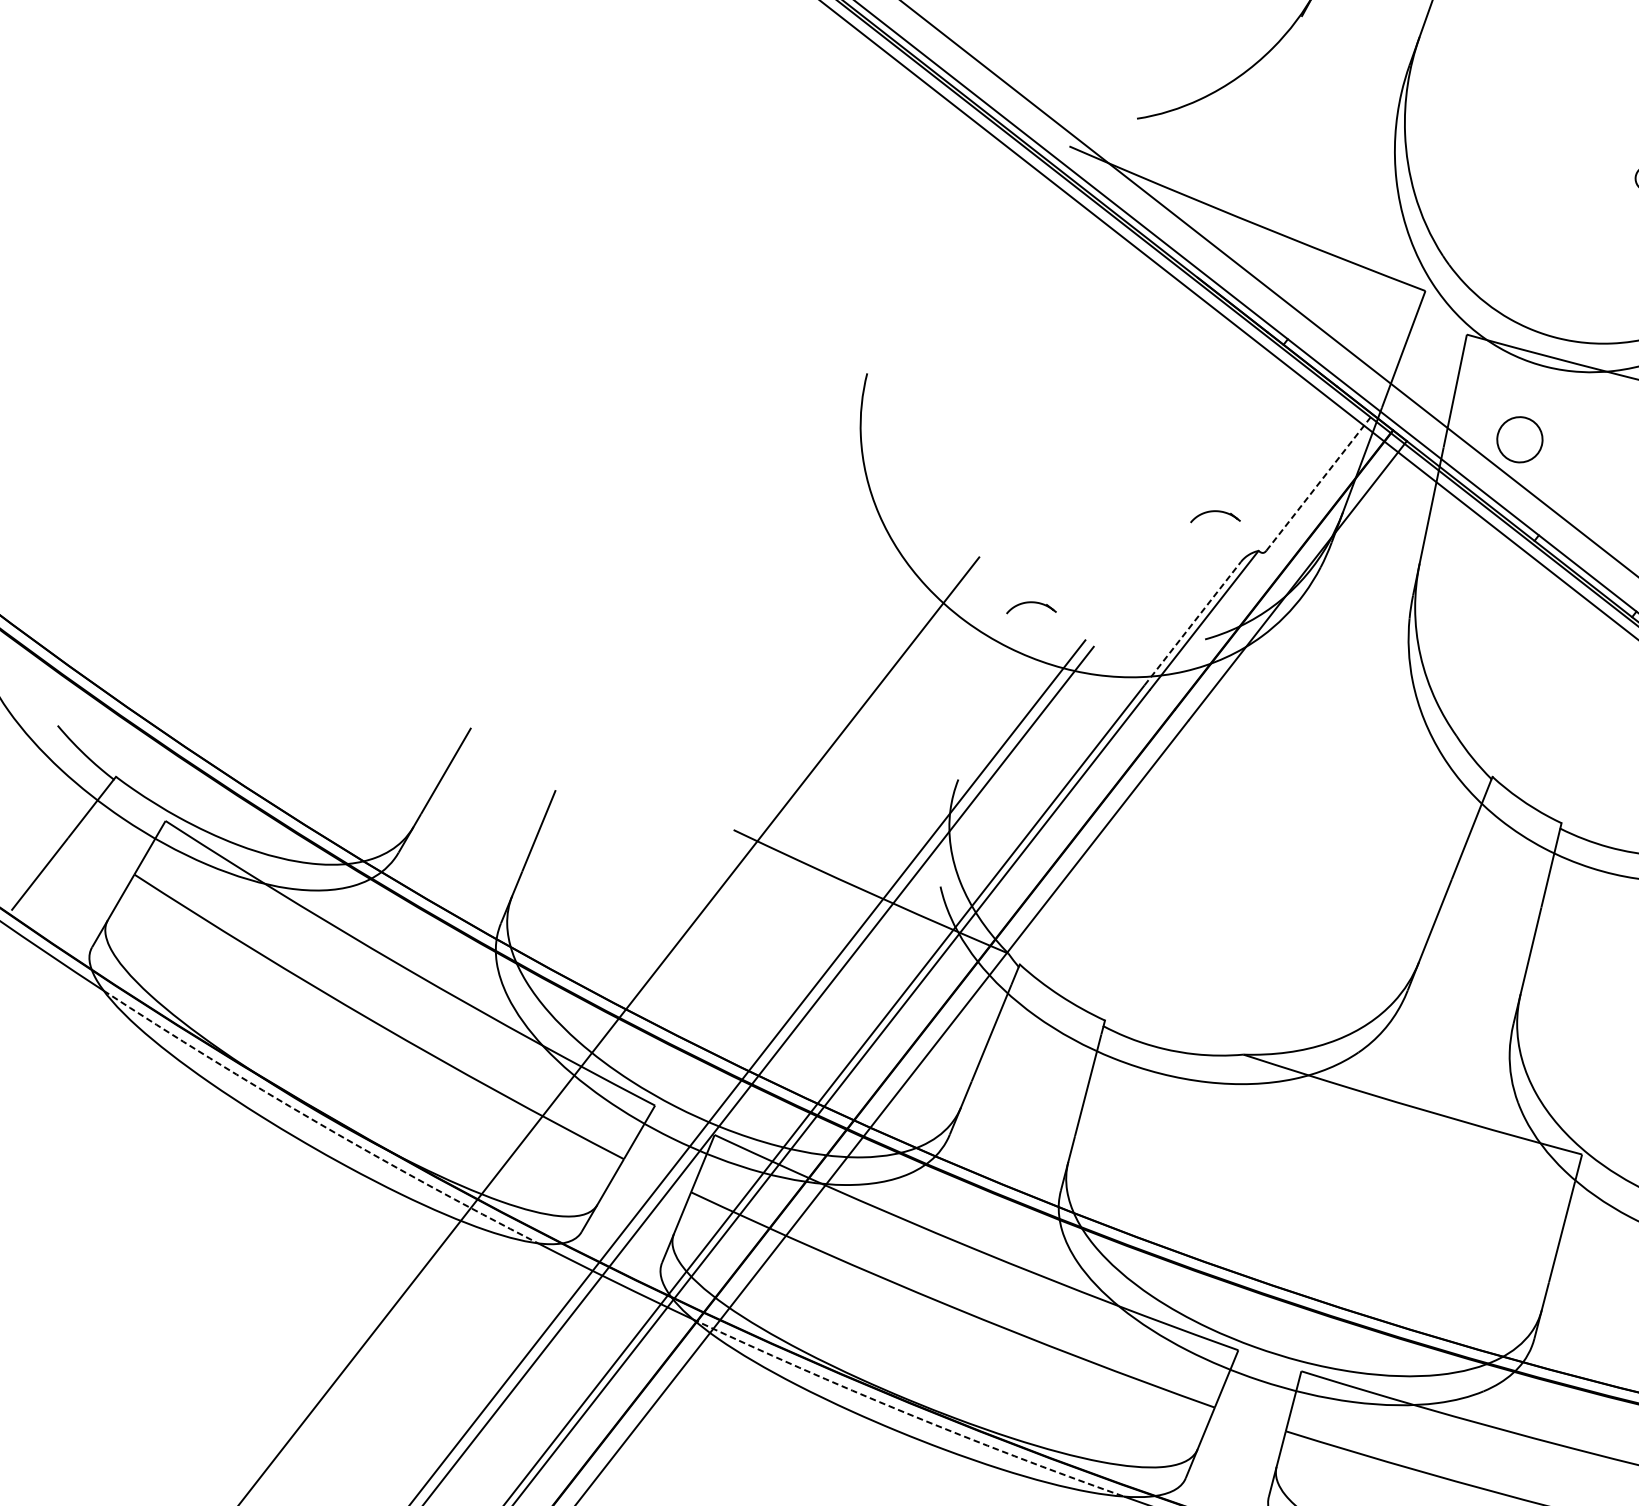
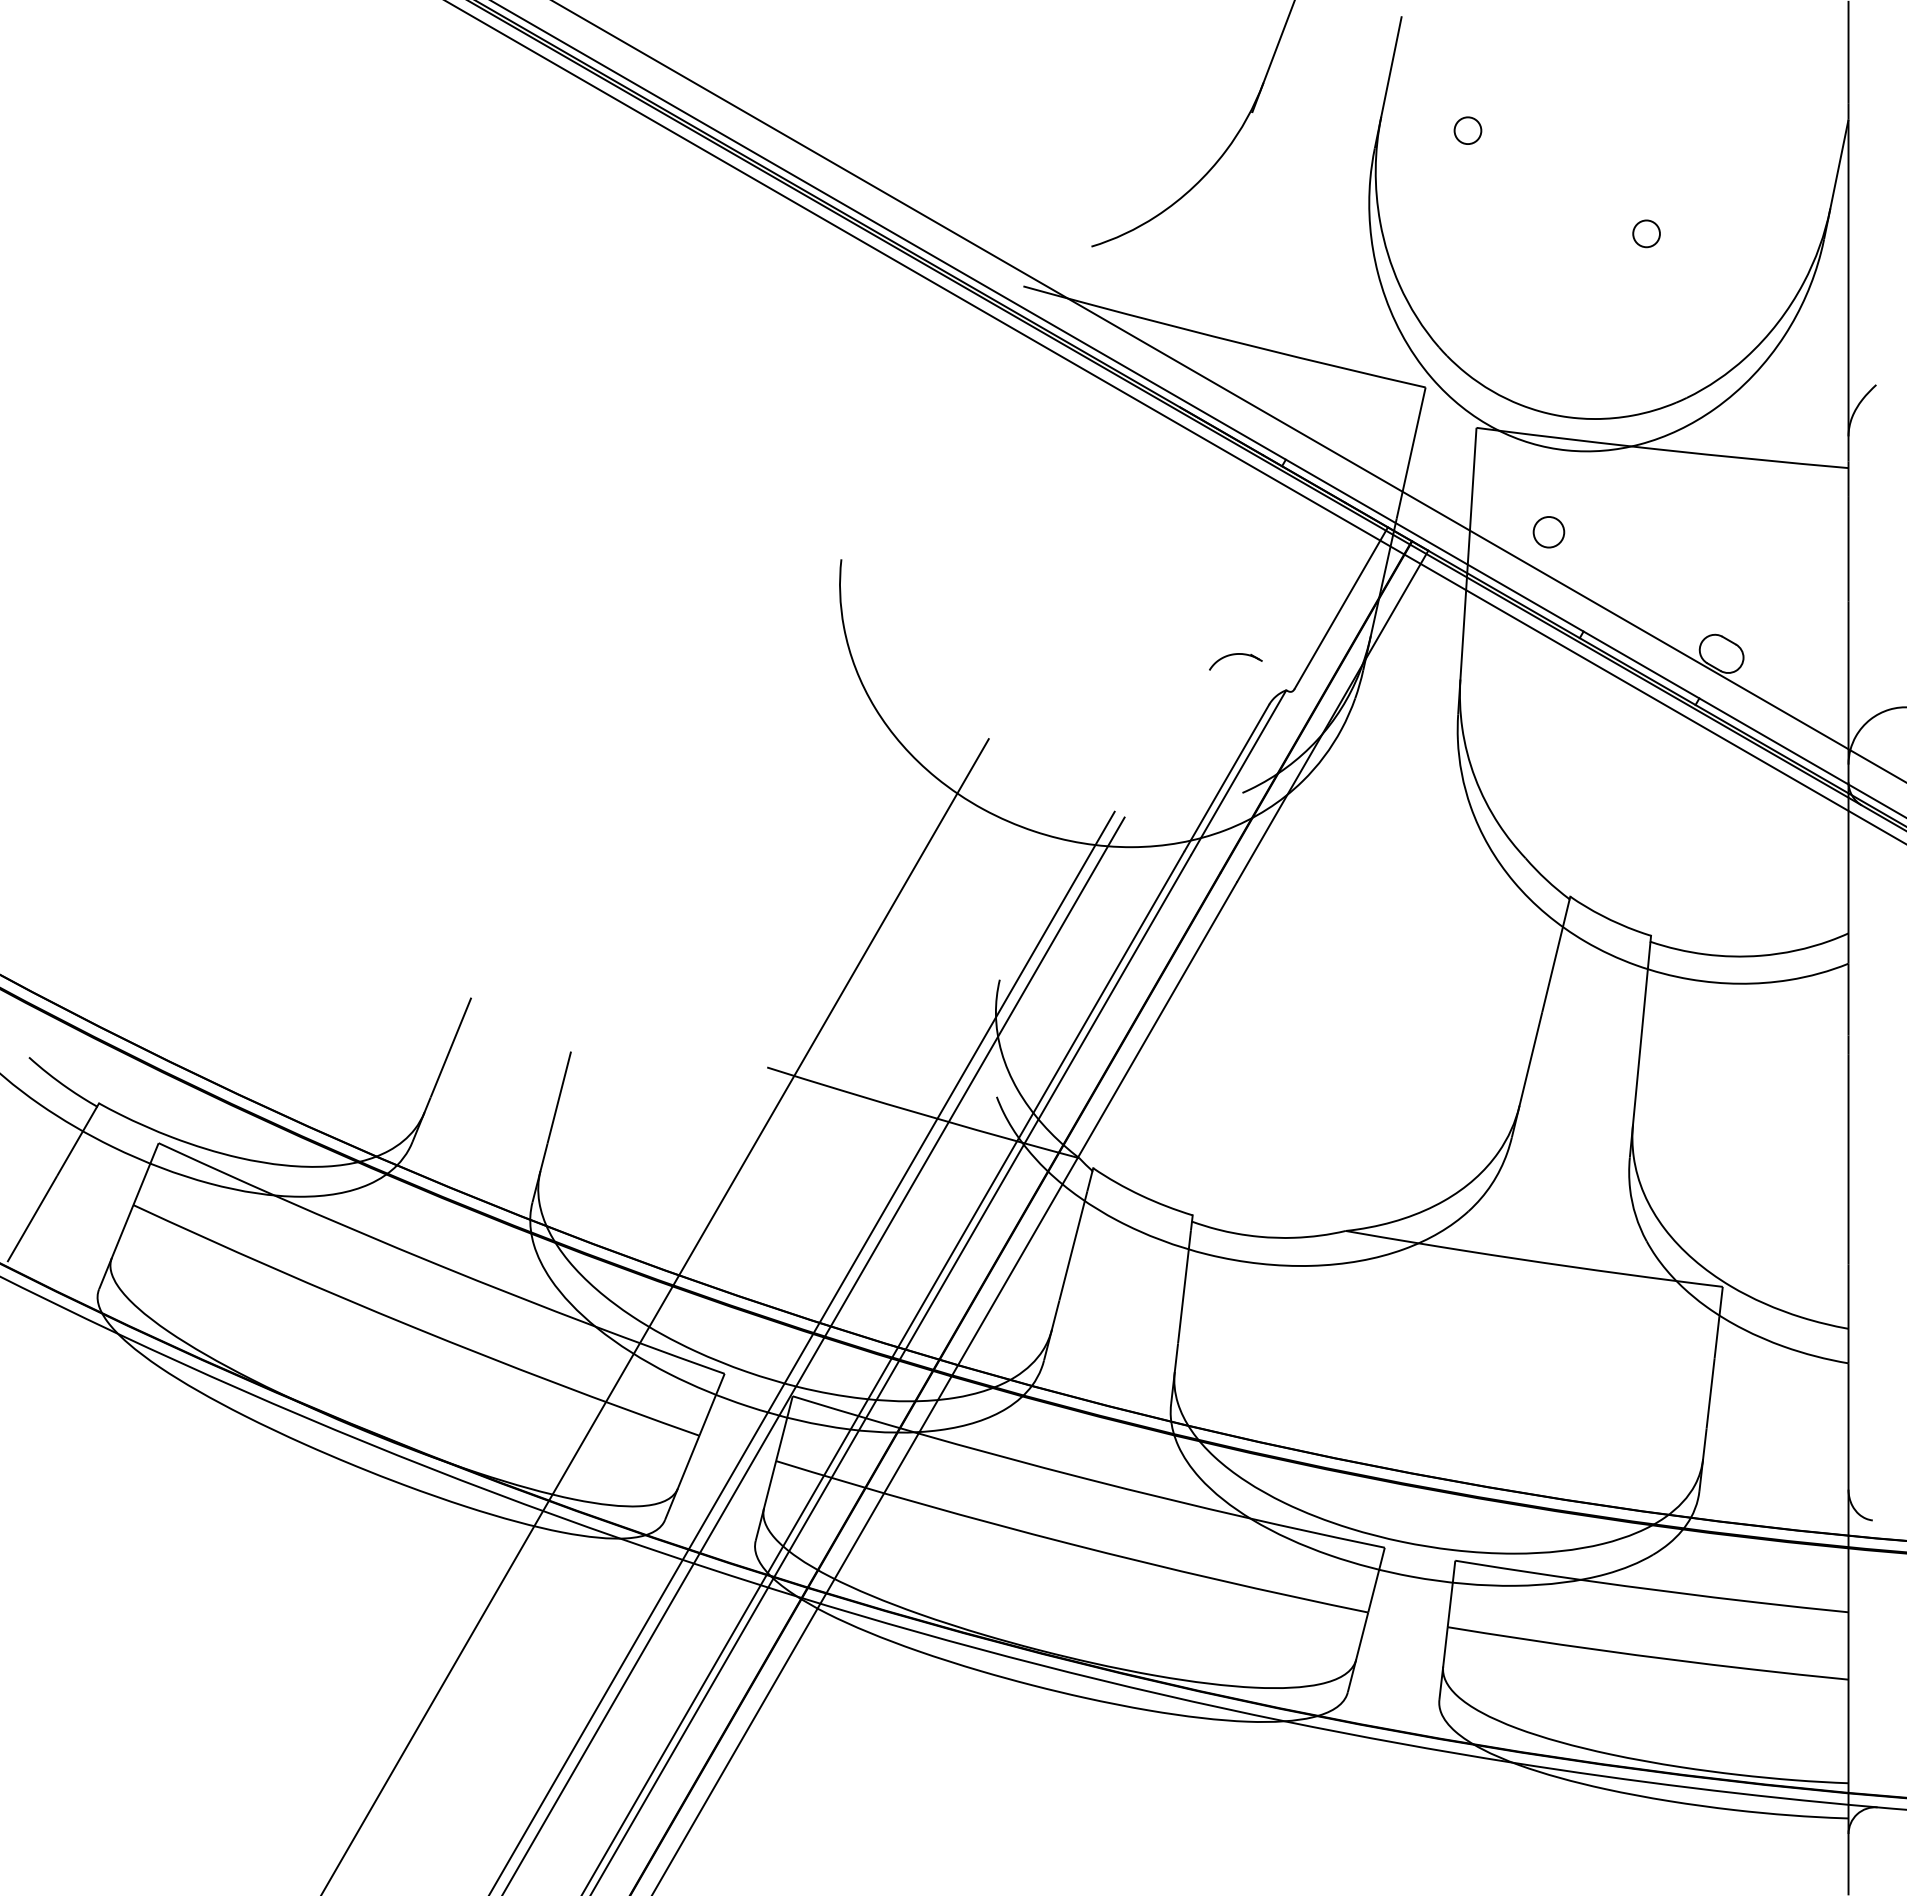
circle: (1496, 60) -> (1467, 130), added
circle: (1519, 439) -> (1548, 532), size x0.62
line: (1319, 482) -> (1341, 607), dashed -> solid
part: (1031, 609) -> (1052, 786), removed
line: (1193, 623) -> (1227, 777), dashed -> solid
arc: (317, 1122) -> (366, 1442), dashed -> solid
arc: (906, 1412) -> (1039, 1664), dashed -> solid

